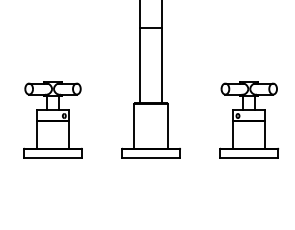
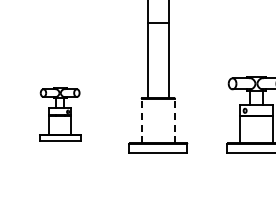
part: (52, 119) -> (59, 114), size x0.7
line: (134, 125) -> (141, 120), solid -> dashed
line: (167, 125) -> (174, 120), solid -> dashed

